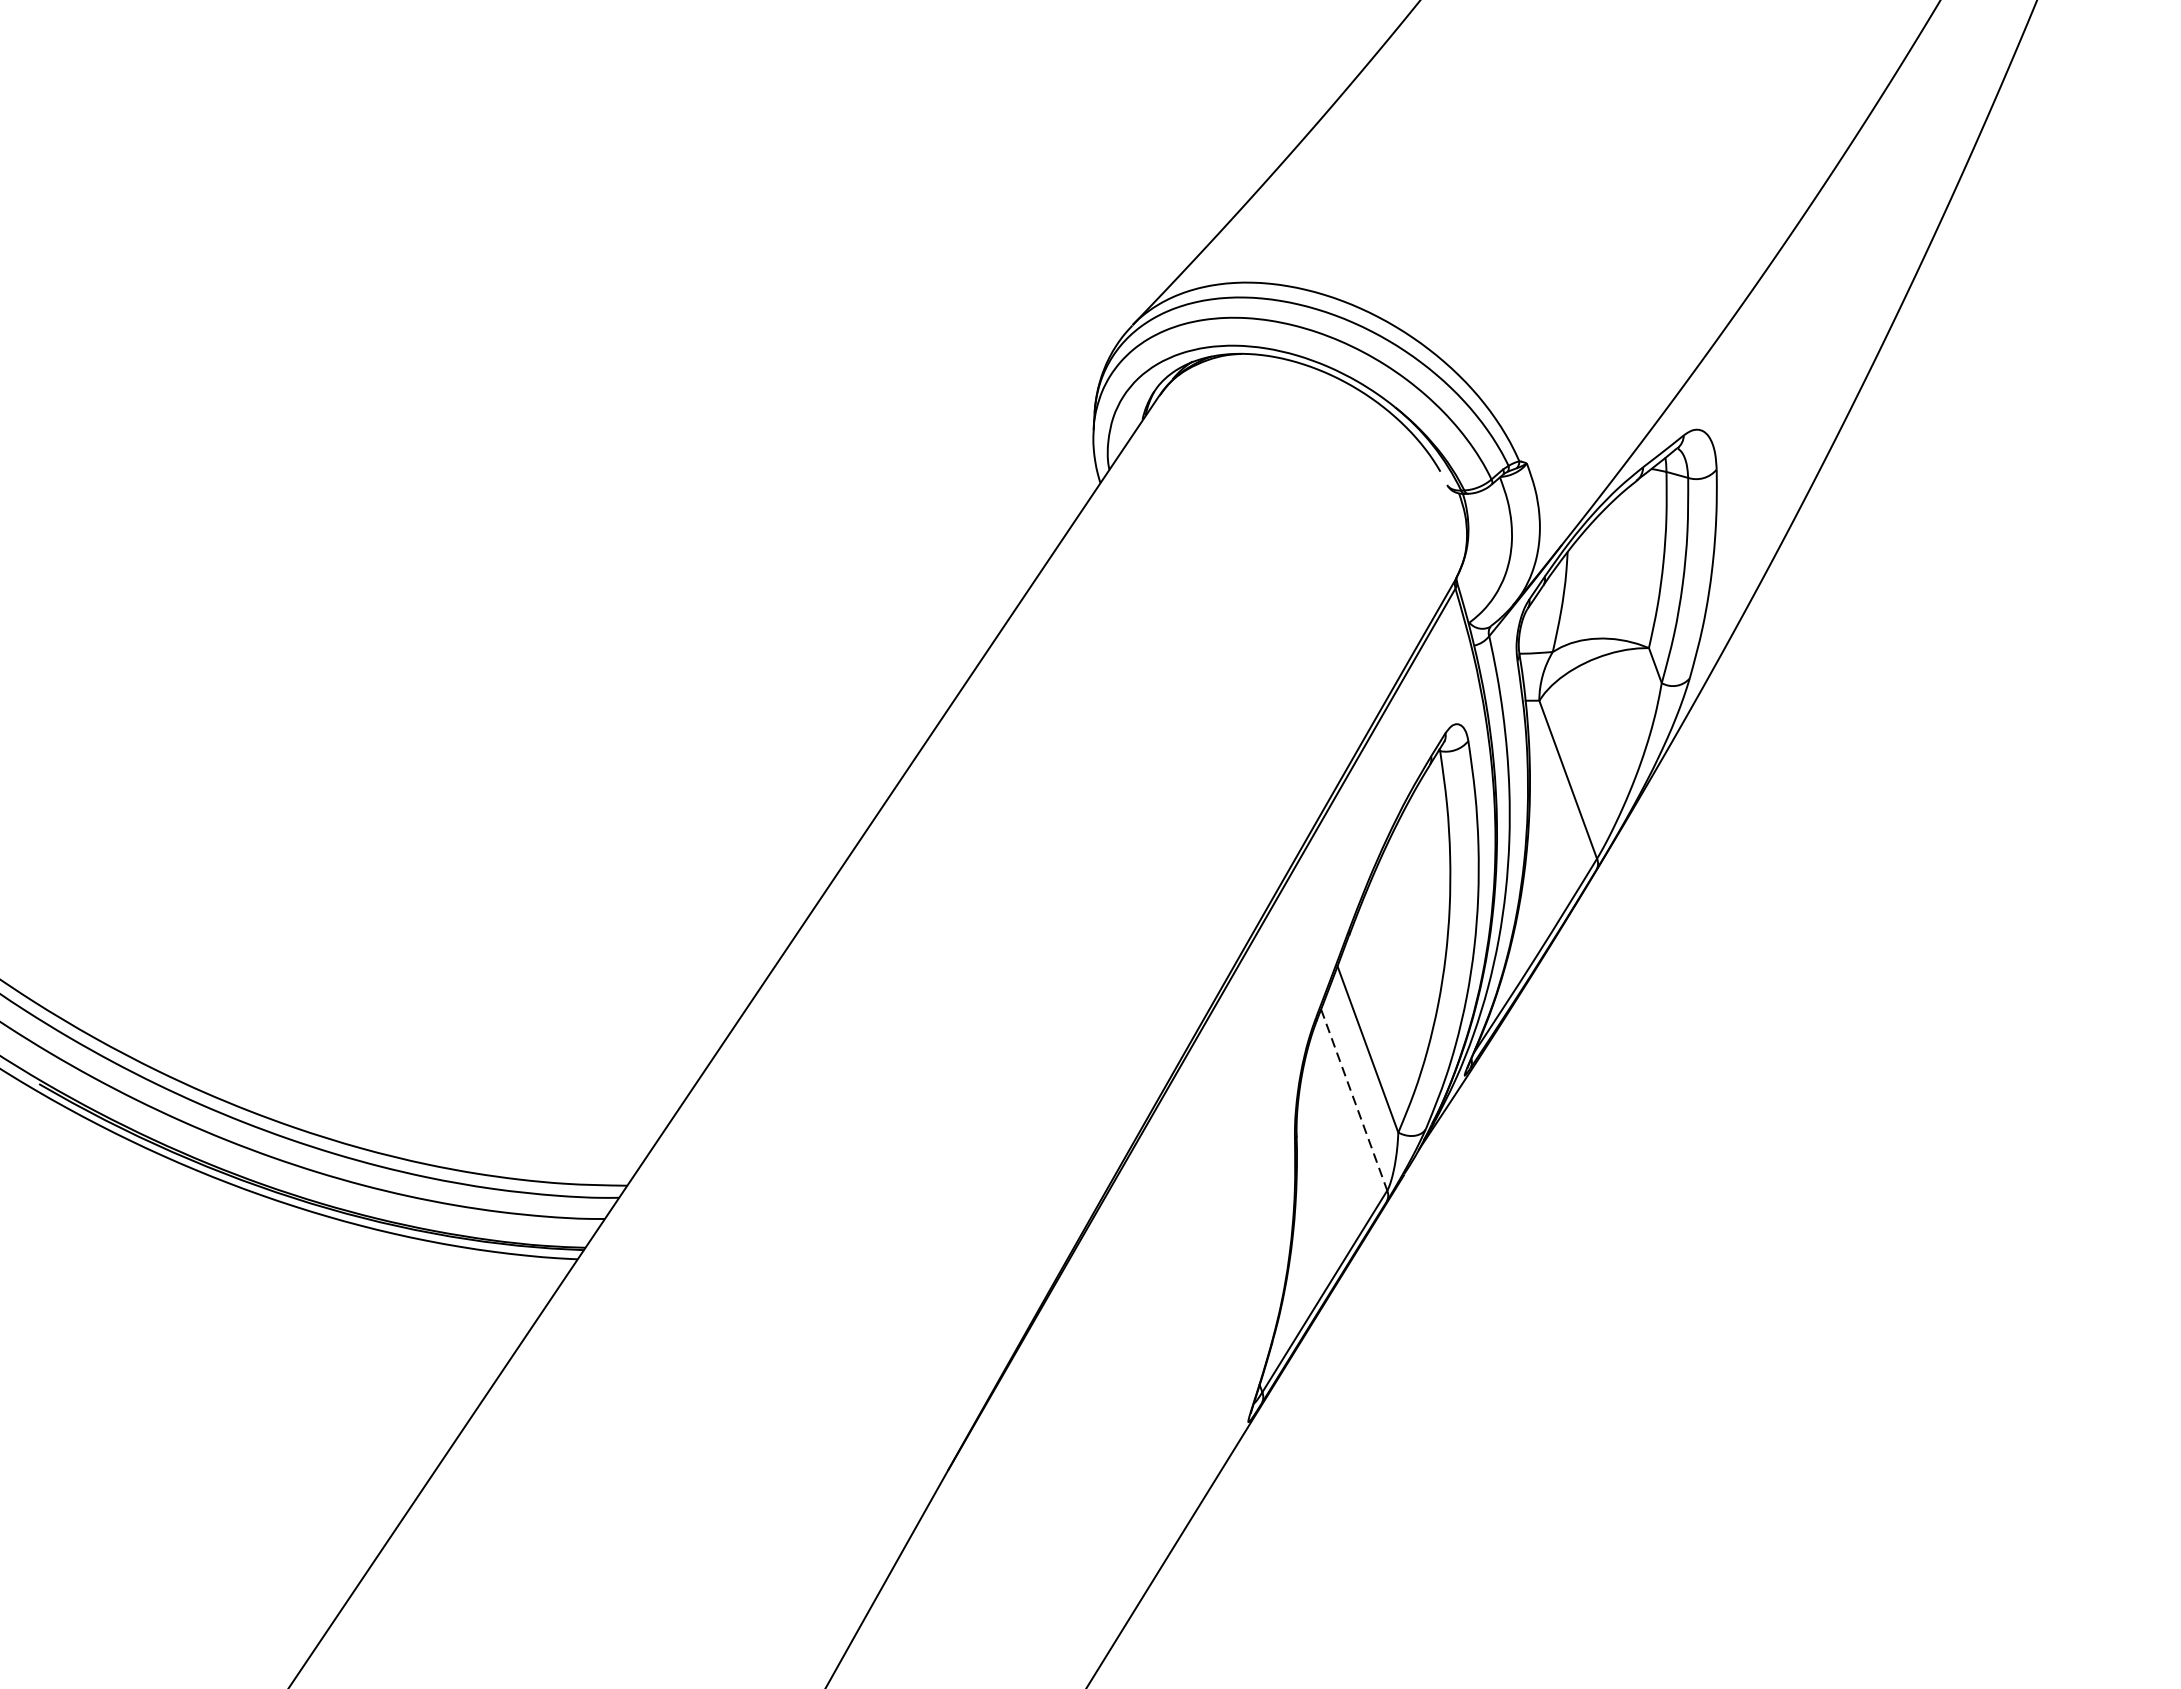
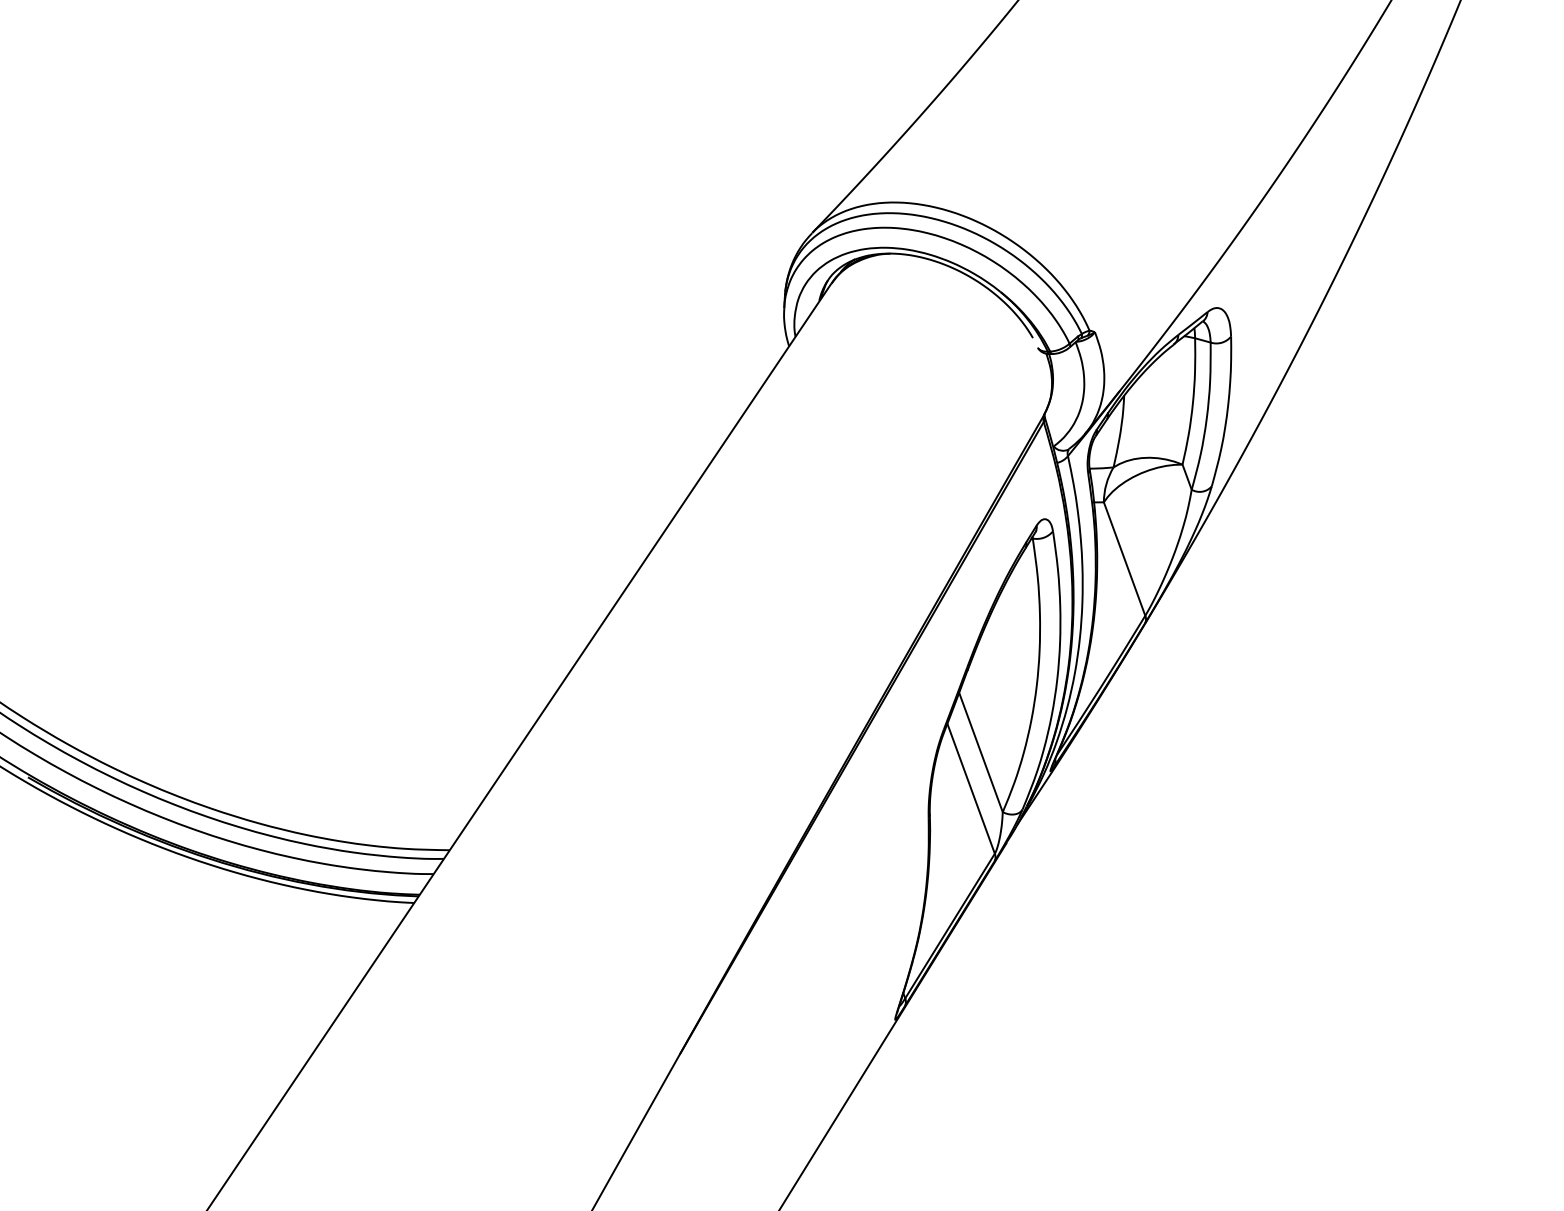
line: (1354, 1101) -> (971, 789), dashed -> solid

